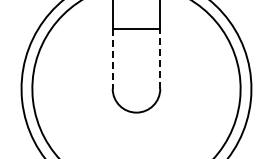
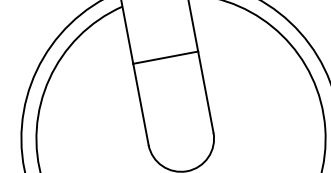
line: (112, 59) -> (140, 104), dashed -> solid
line: (160, 59) -> (206, 92), dashed -> solid

